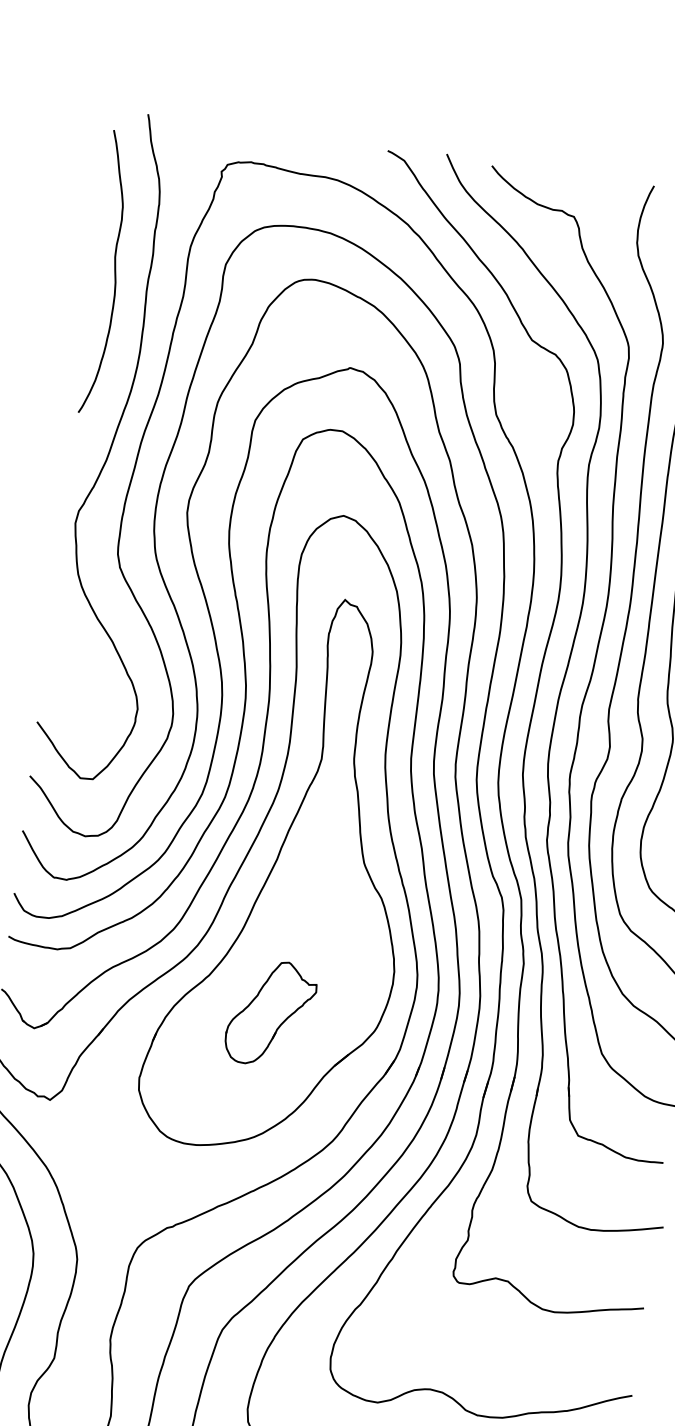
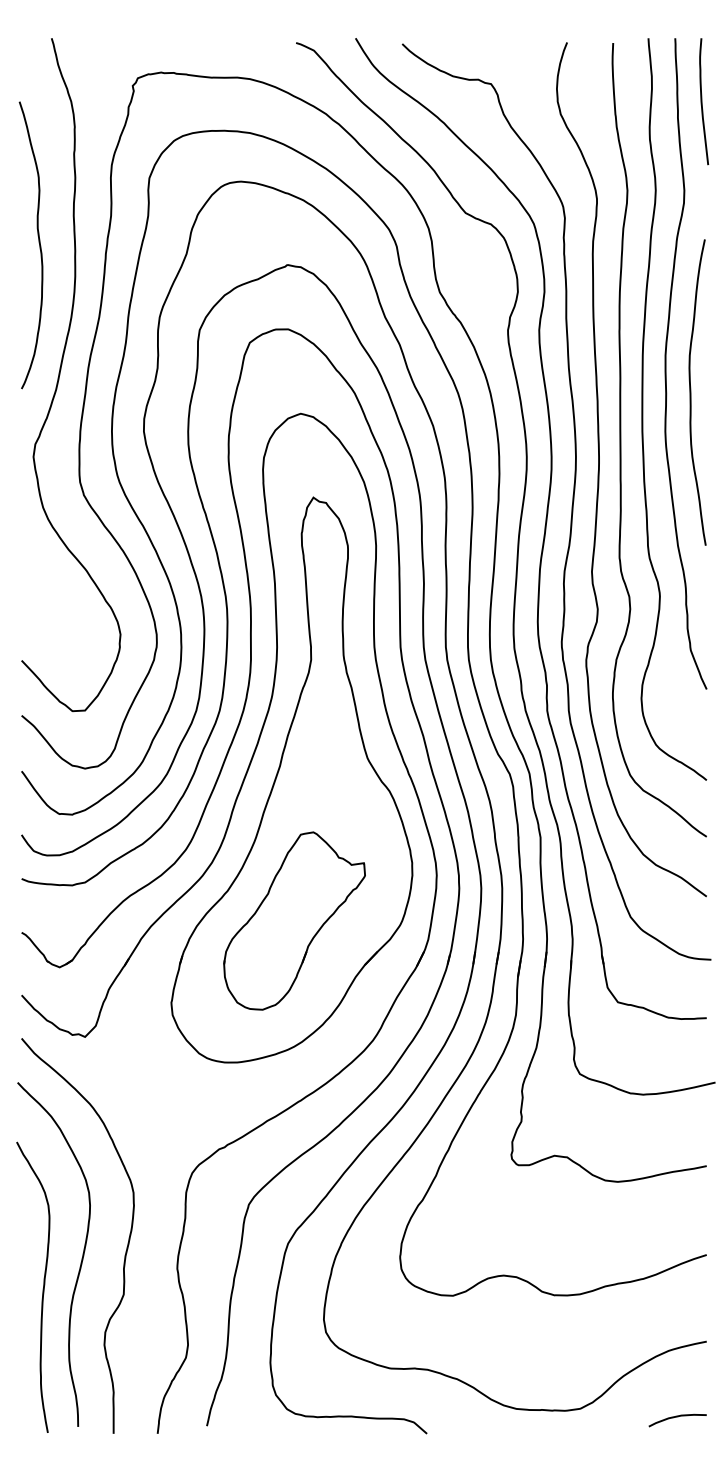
curve: (114, 270) -> (38, 242), moved
part: (271, 1013) -> (294, 920), size x1.67

